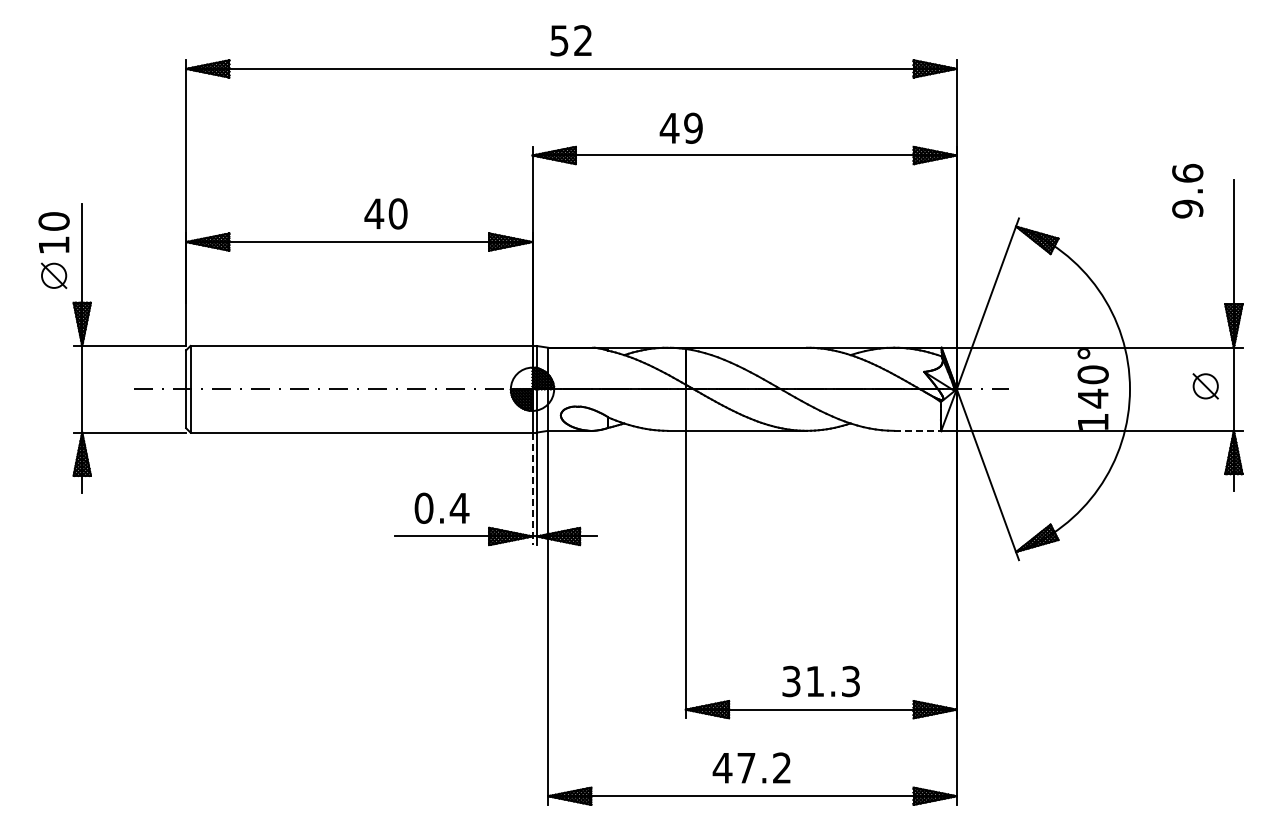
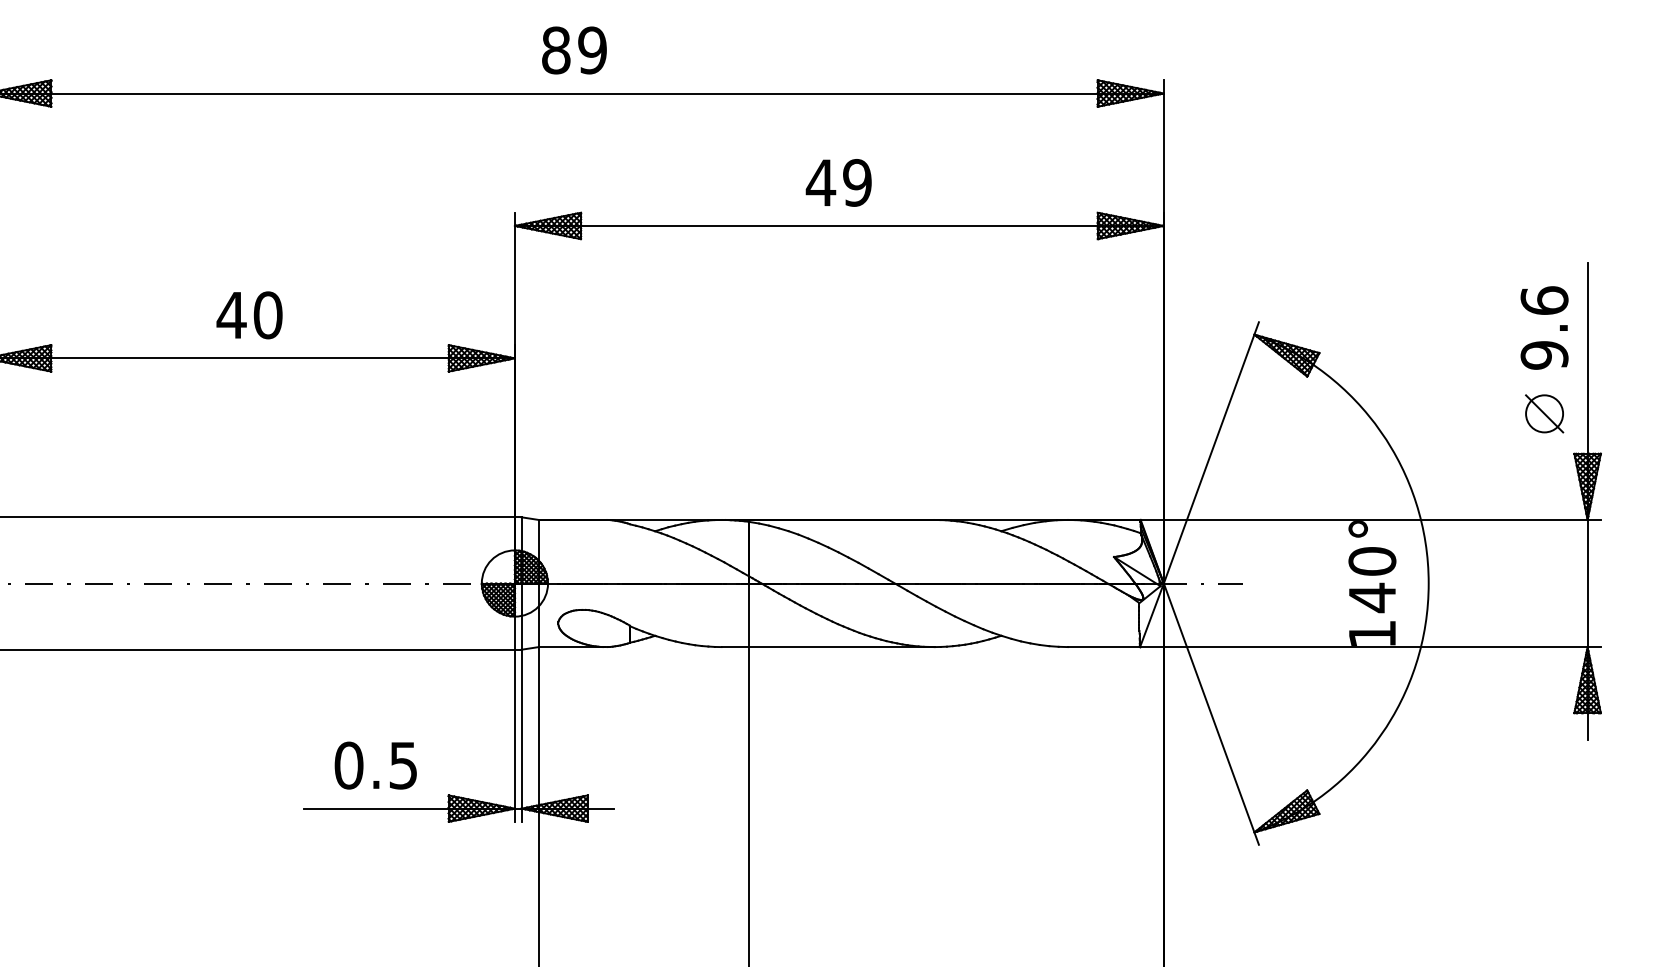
text: (571, 40) -> (574, 50), 52 -> 89
text: (680, 127) -> (837, 181), moved
text: (1187, 191) -> (1544, 328), moved
text: (385, 213) -> (248, 314), moved
part: (1205, 386) -> (1544, 414), moved
line: (917, 430) -> (1103, 646), dashed -> solid
line: (532, 489) -> (514, 736), dashed -> solid
text: (459, 508) -> (403, 765), 0.4 -> 0.5

